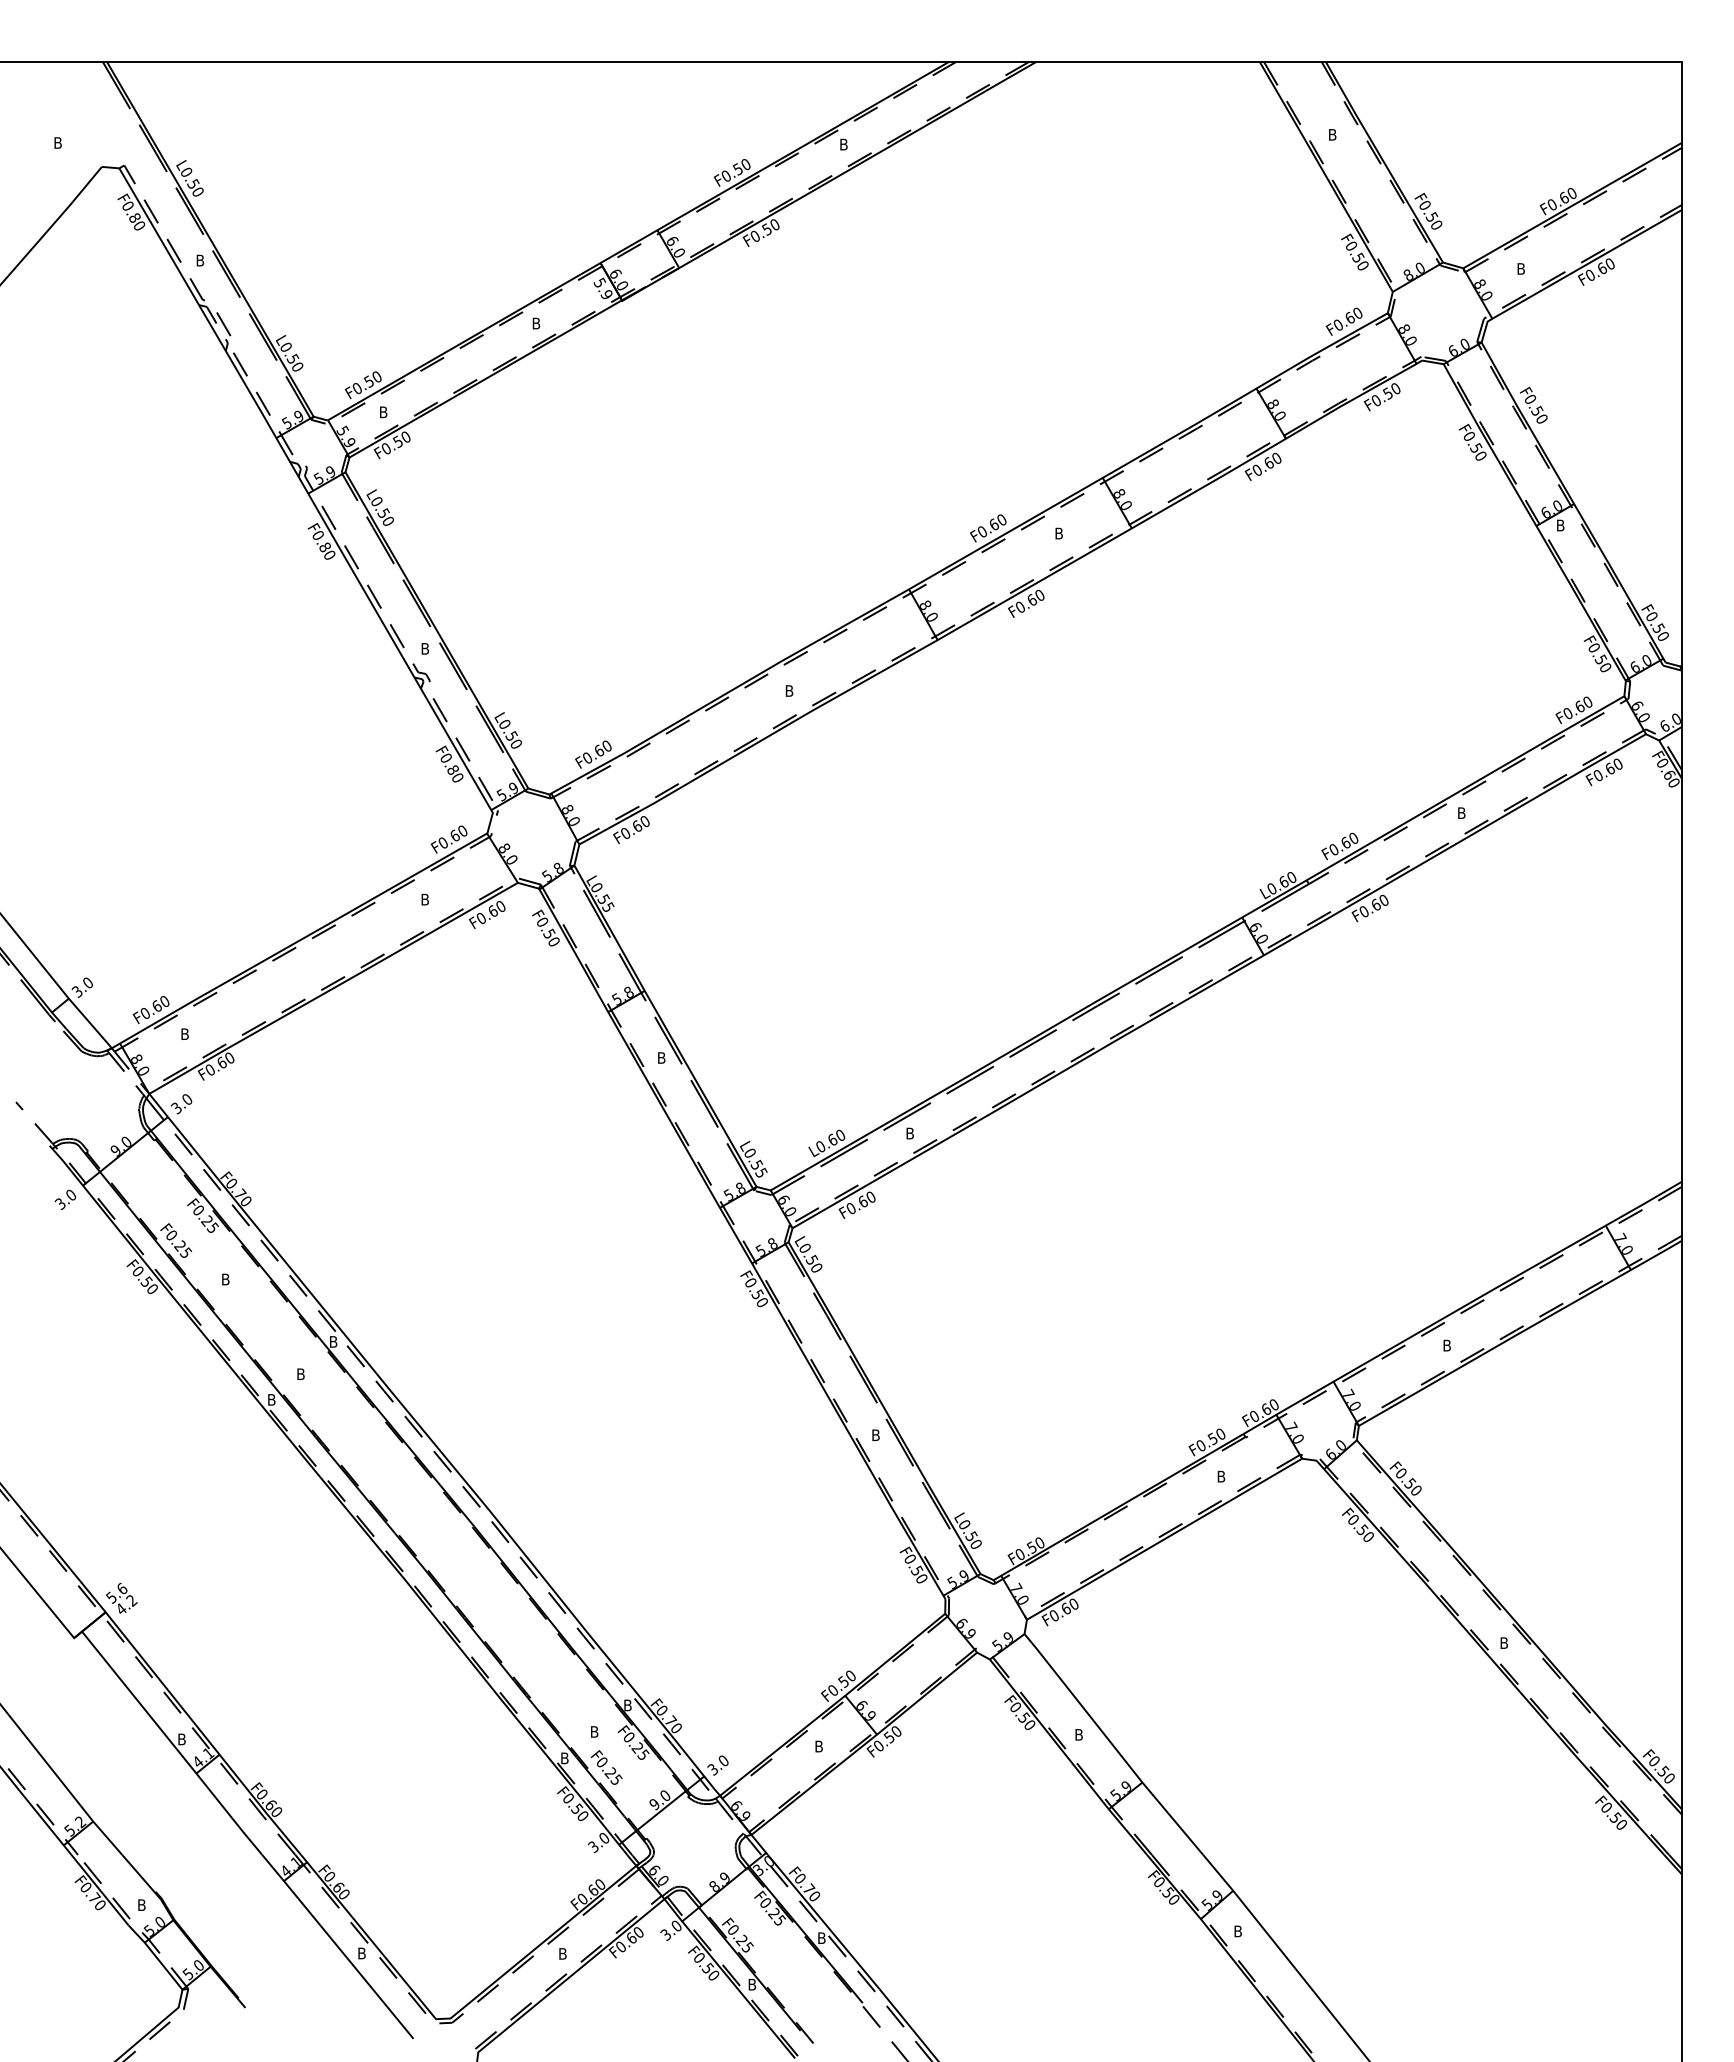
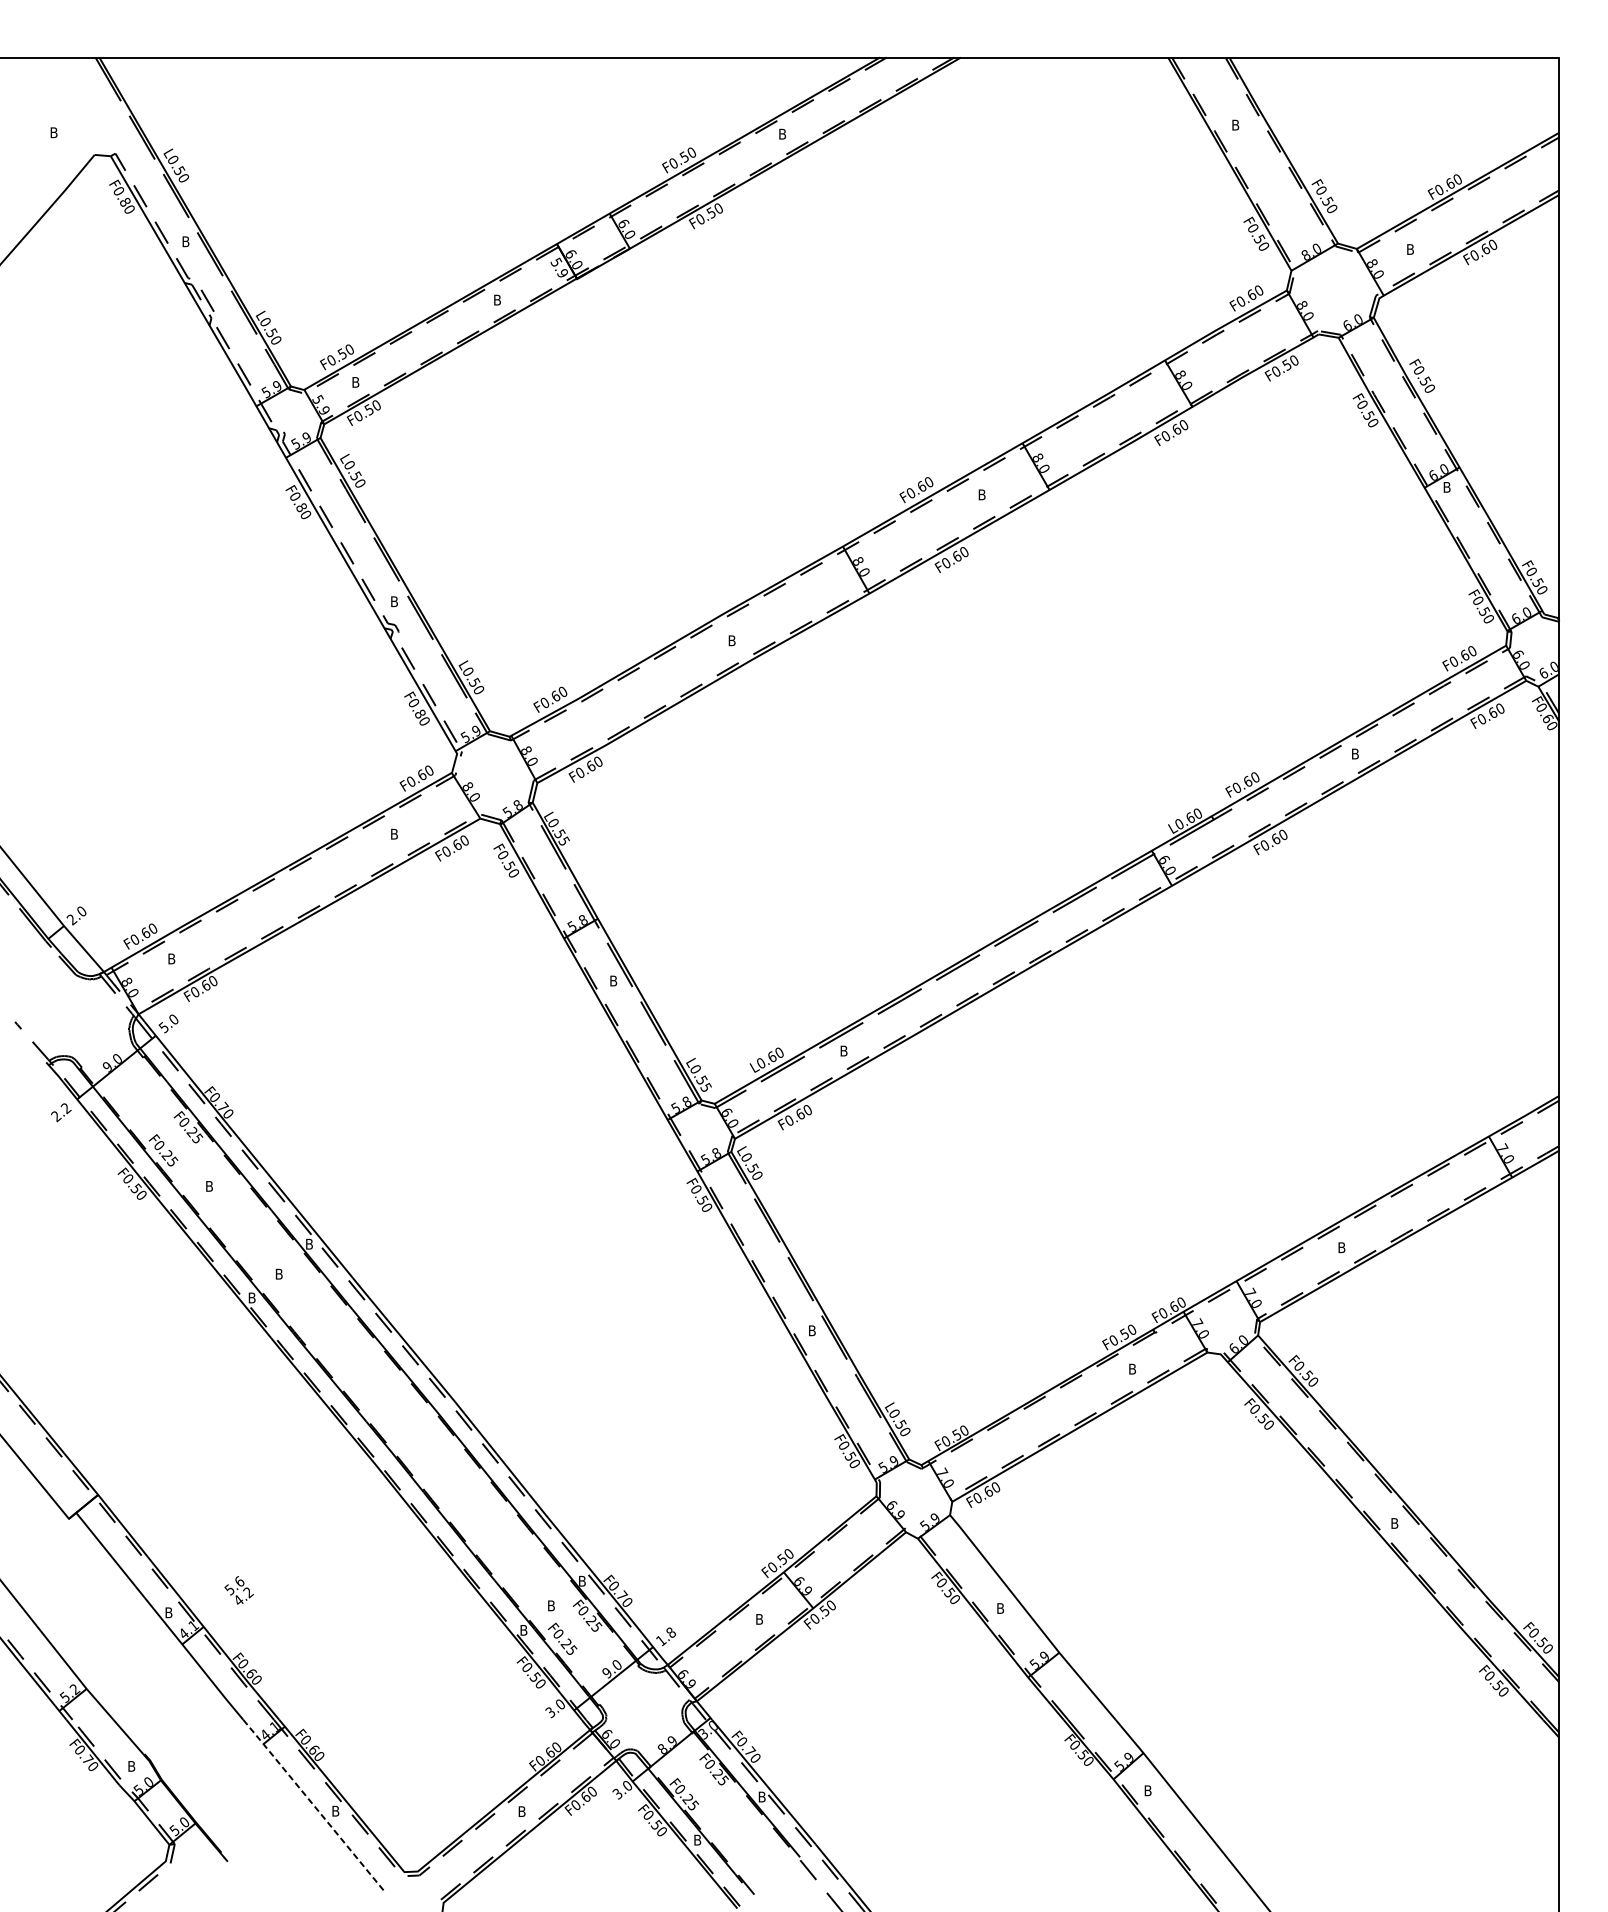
text: (77, 992) -> (72, 920), 3.0 -> 2.0
text: (176, 1106) -> (163, 1025), 3.0 -> 5.0
text: (66, 1200) -> (61, 1113), 3.0 -> 2.2
text: (121, 1597) -> (238, 1589), moved
text: (717, 1765) -> (665, 1636), 3.0 -> 1.8
line: (337, 1945) -> (313, 1803), solid -> dashed

